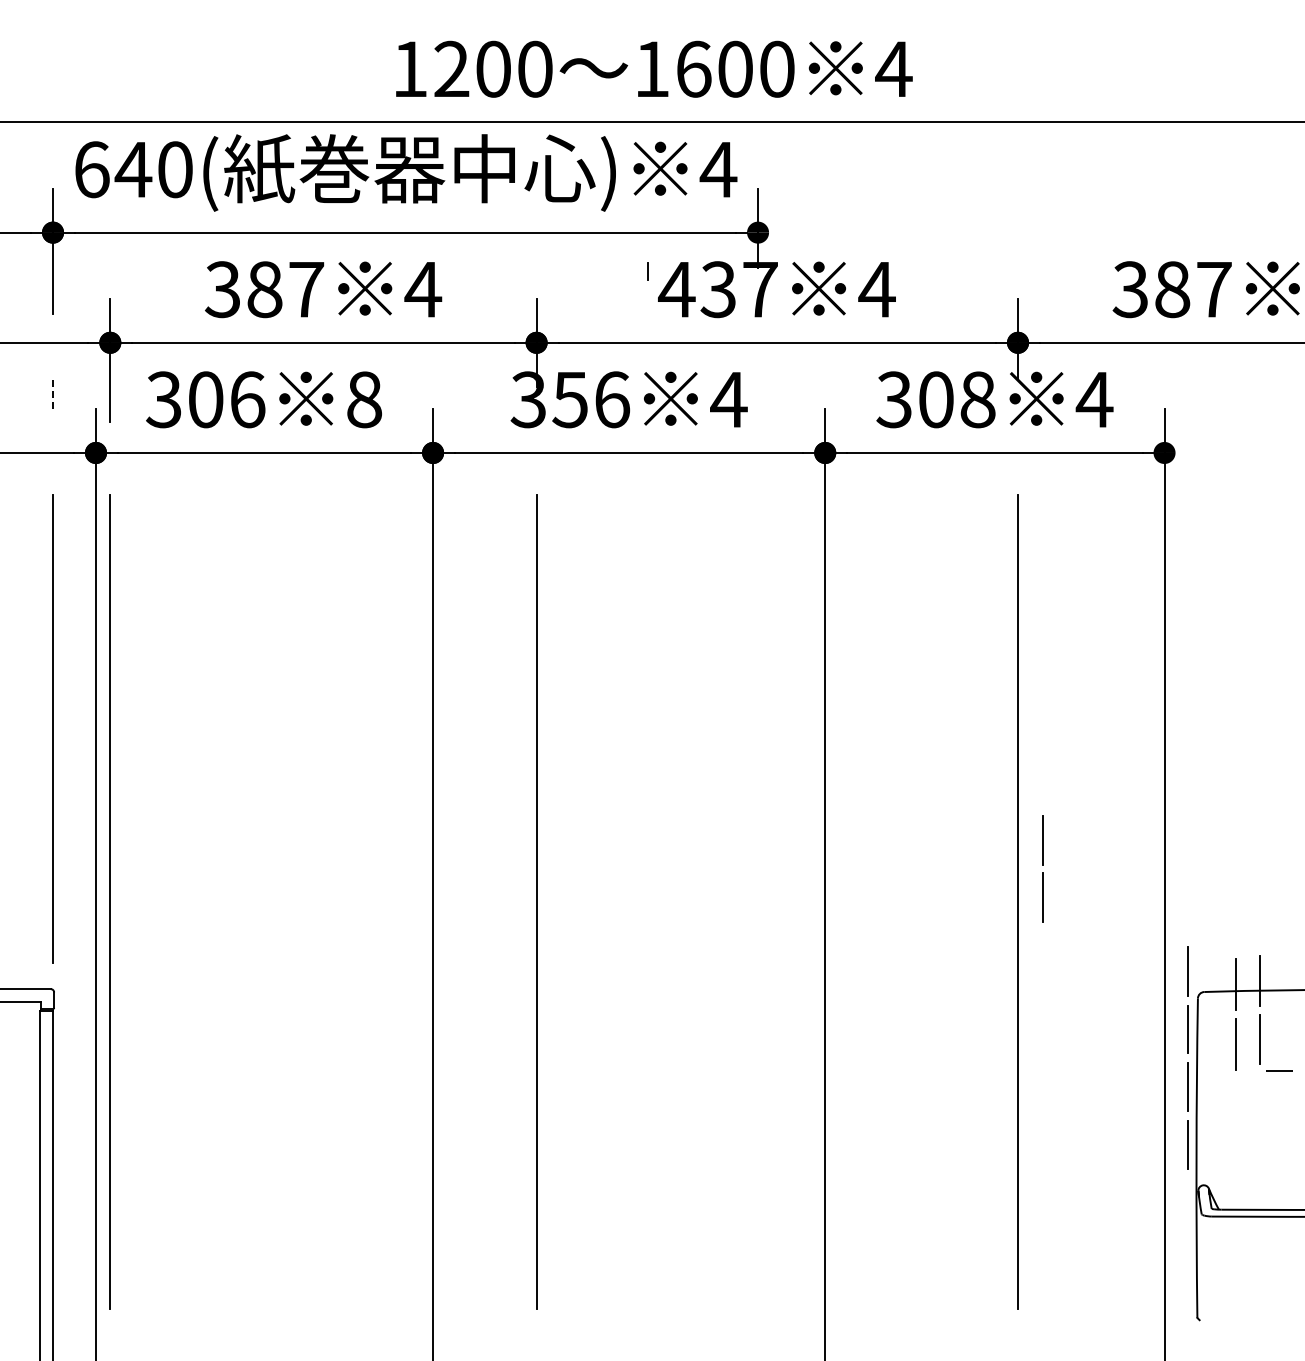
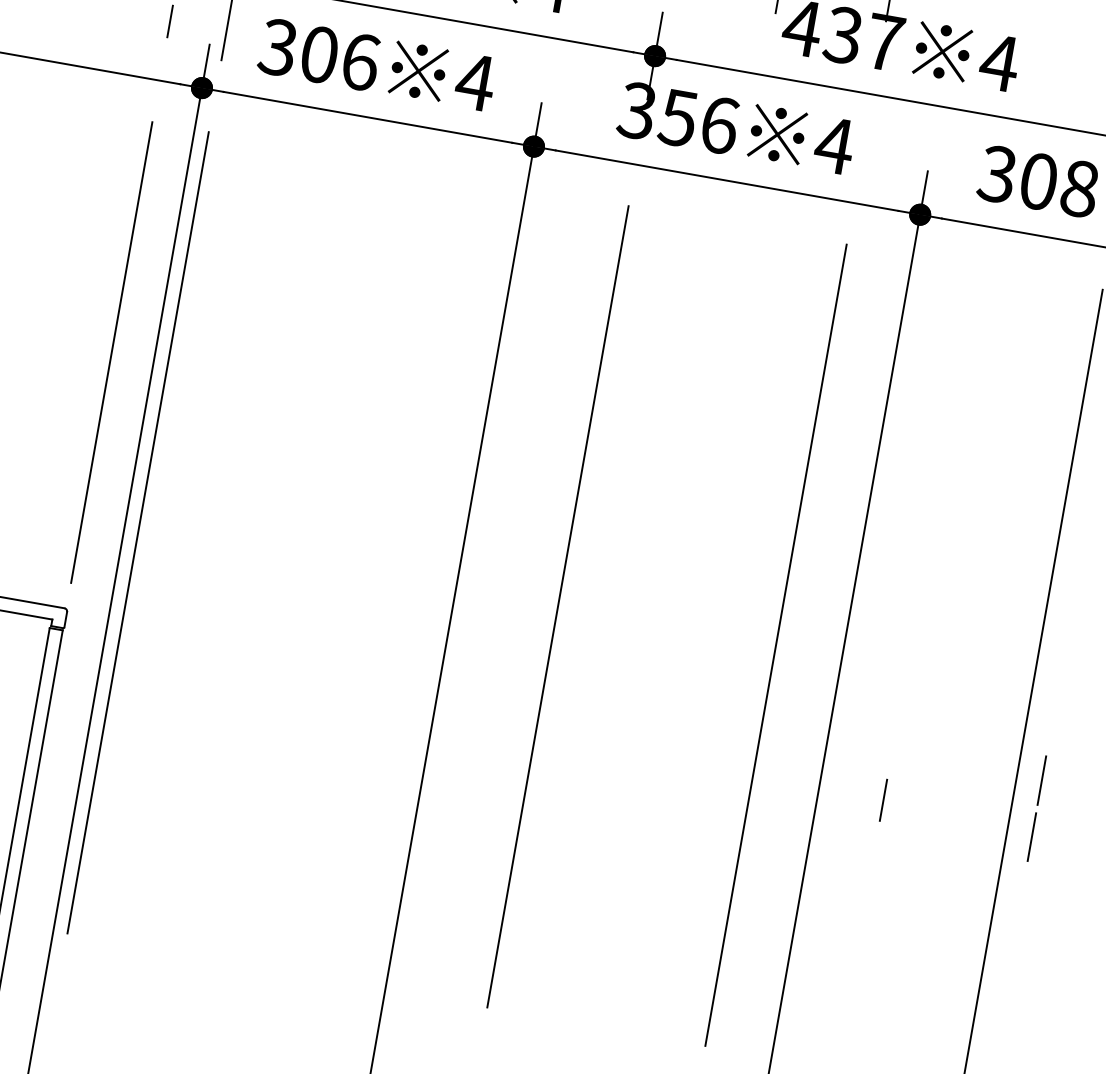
line: (53, 392) -> (170, 21), dashed -> solid
text: (364, 399) -> (475, 82), 8 -> 4
line: (1042, 865) -> (1036, 805), moved
line: (758, 901) -> (776, 644), added
line: (890, 1035) -> (883, 799), added

